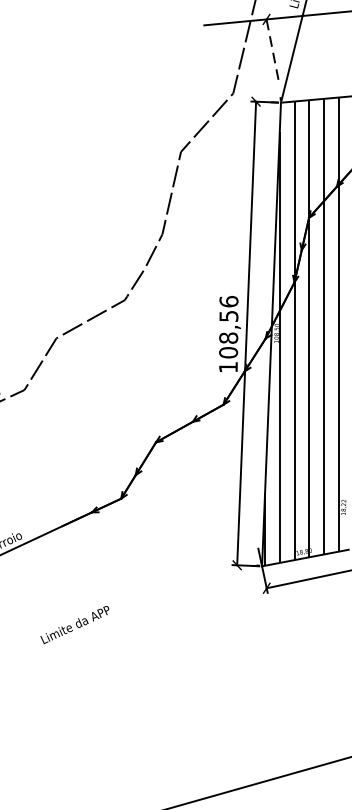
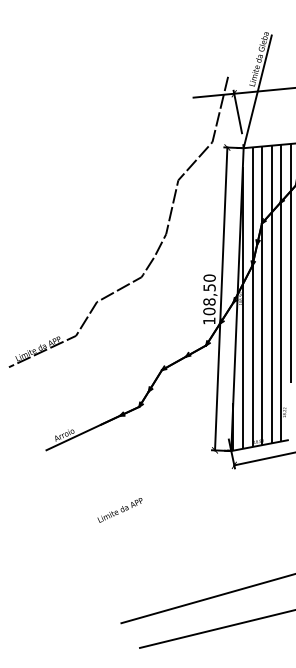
line: (271, 48) -> (237, 112), dashed -> solid
text: (228, 300) -> (209, 277), 108,56 -> 108,50
text: (74, 625) -> (119, 510), moved

